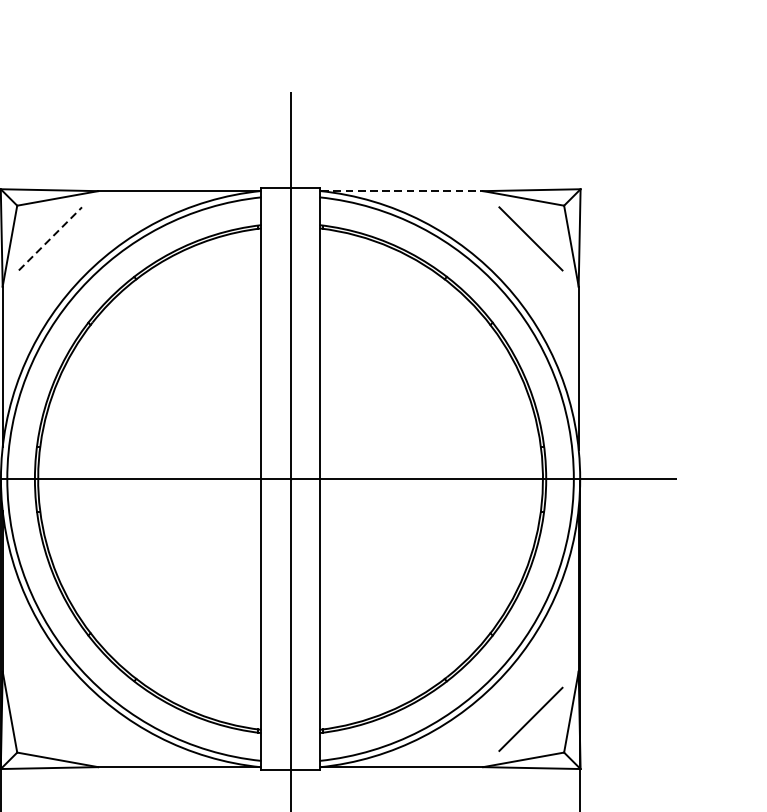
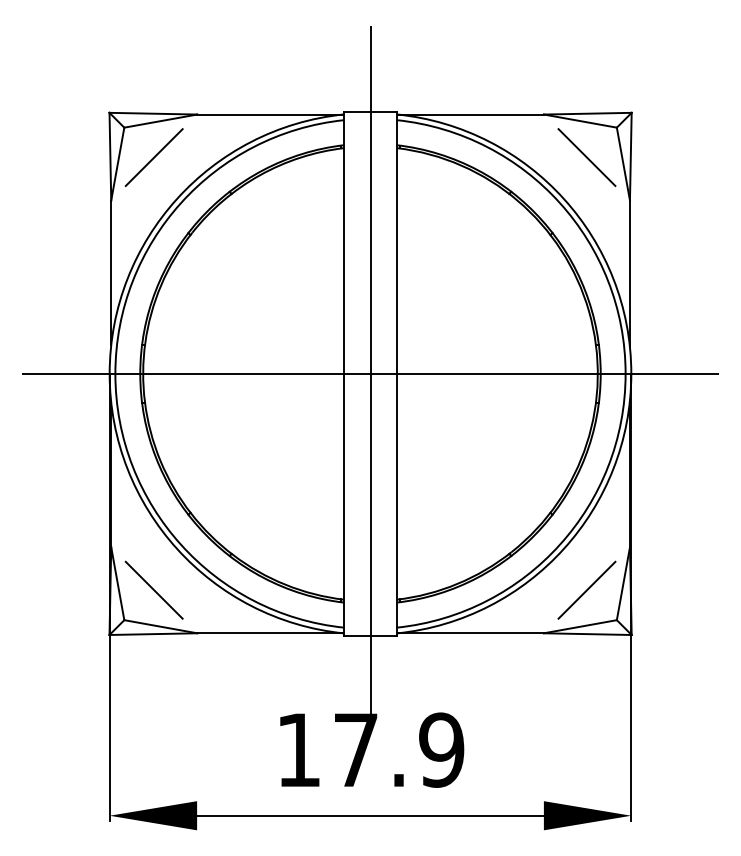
line: (402, 191) -> (471, 114), dashed -> solid
line: (50, 238) -> (154, 157), dashed -> solid
line: (49, 718) -> (153, 589), added

